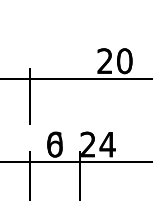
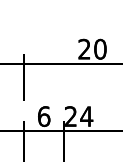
text: (54, 144) -> (43, 116), 0 -> 6

